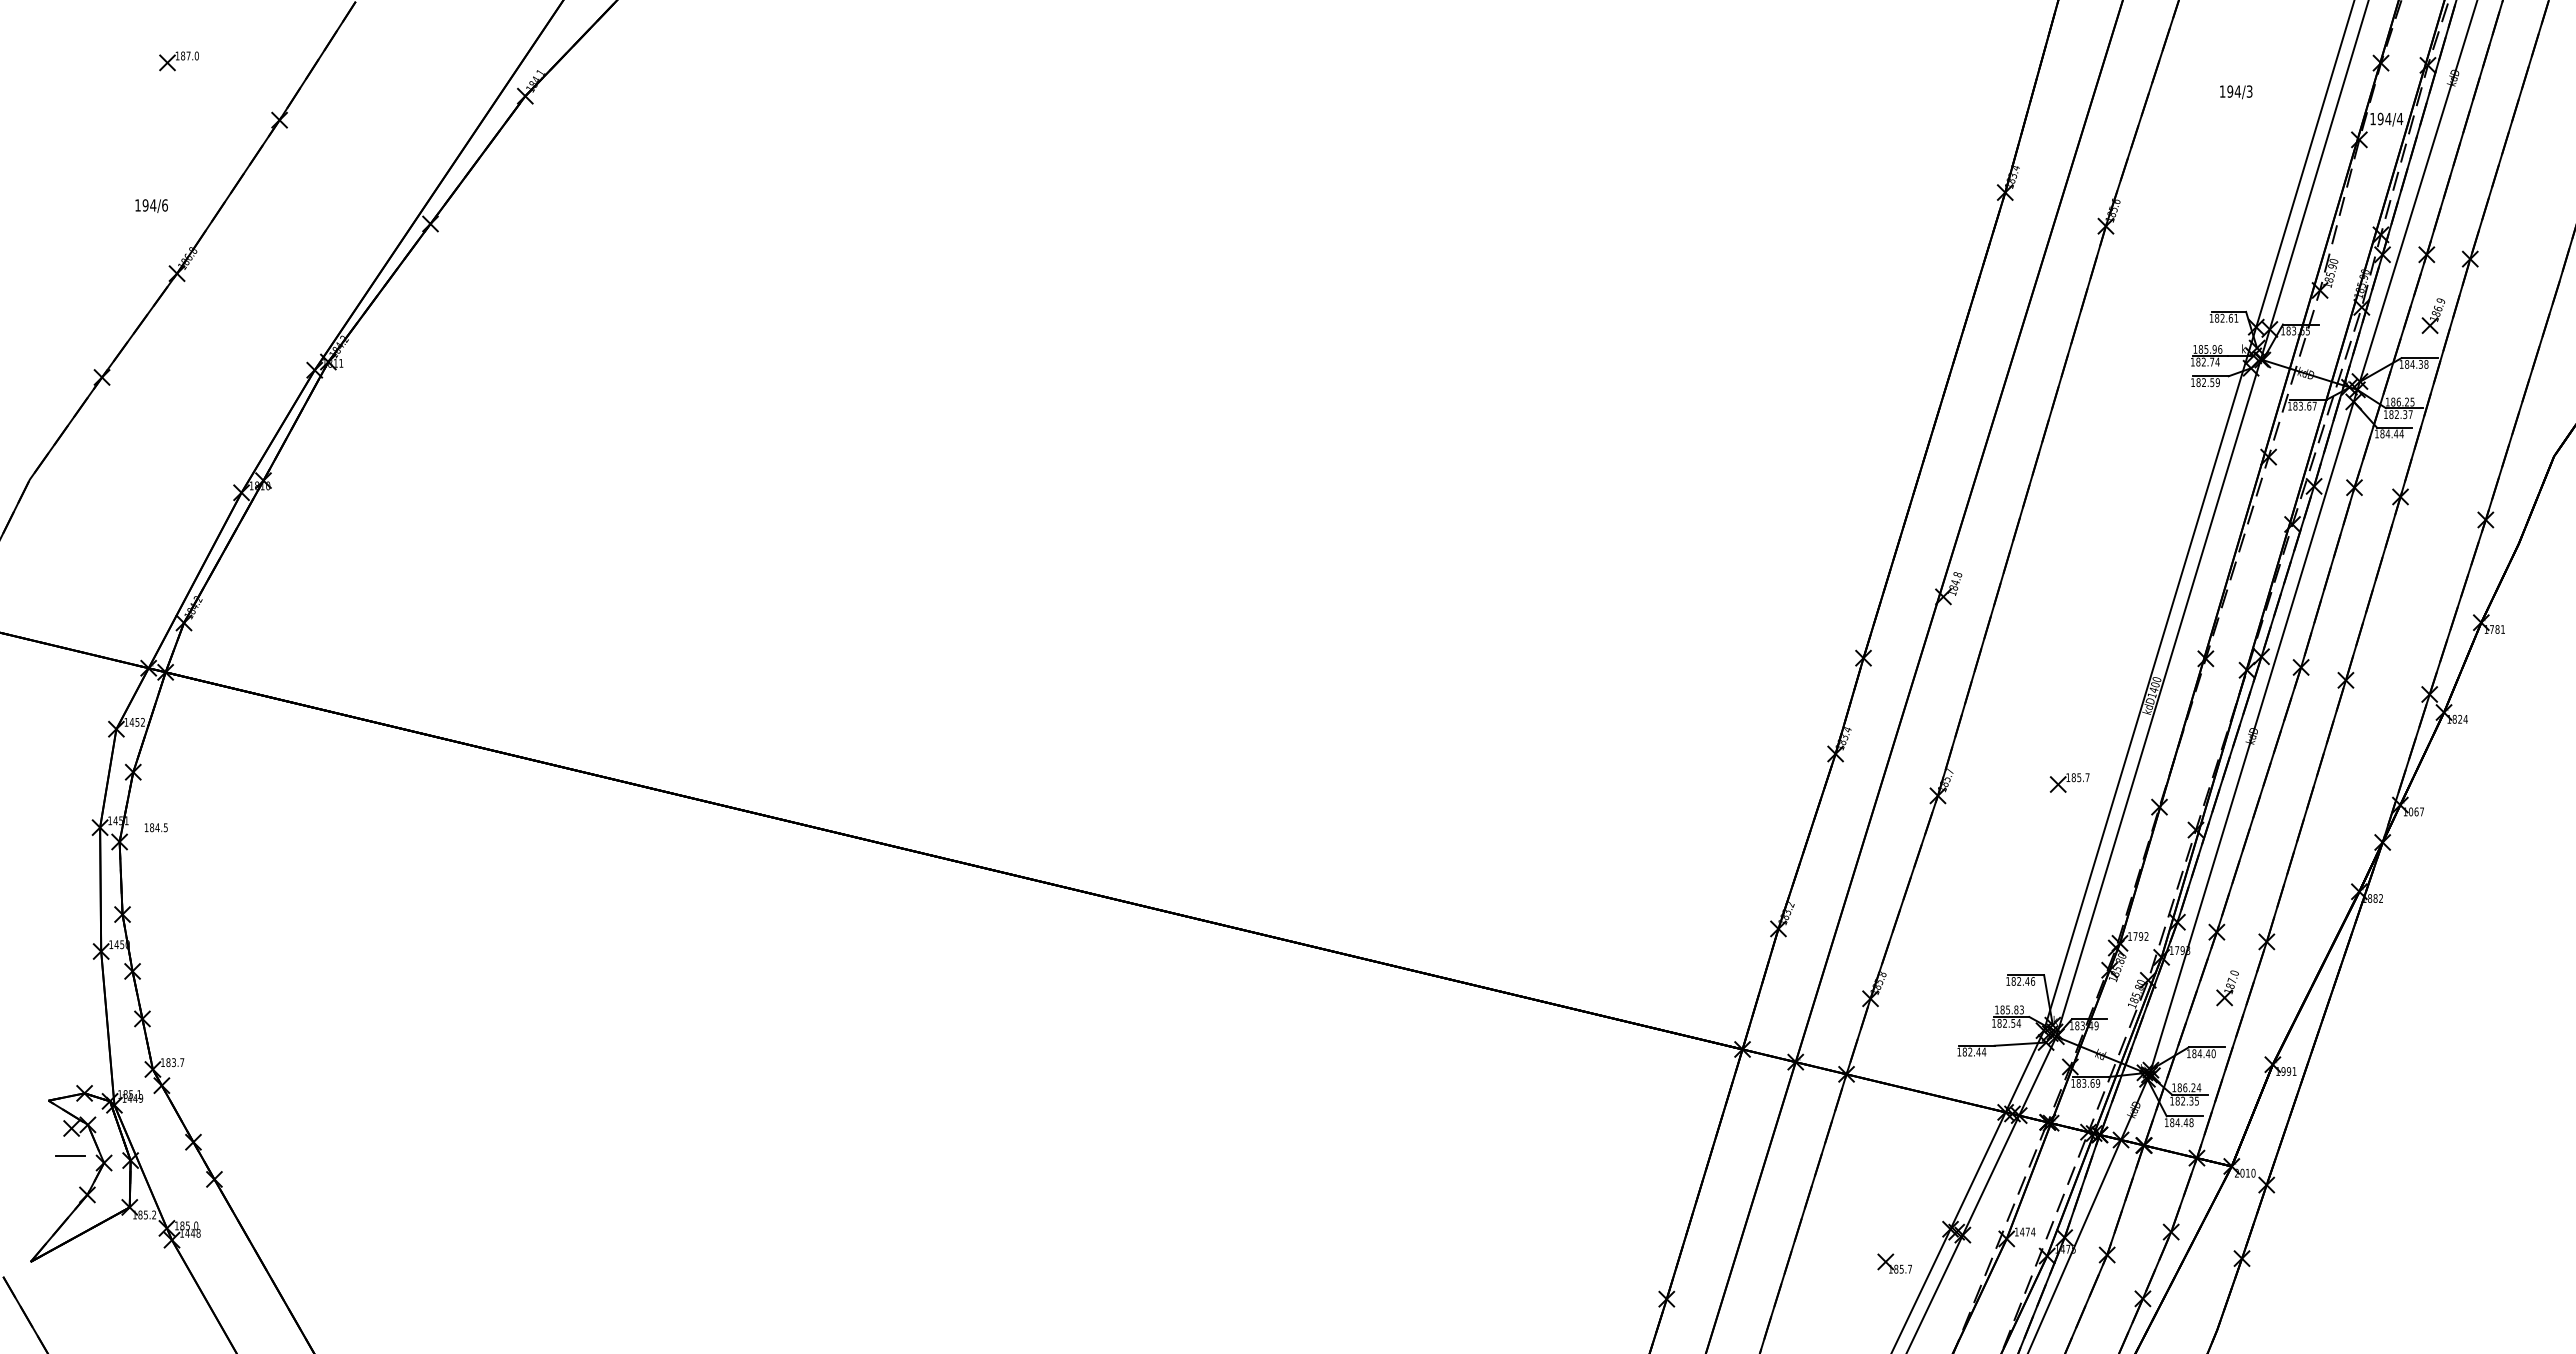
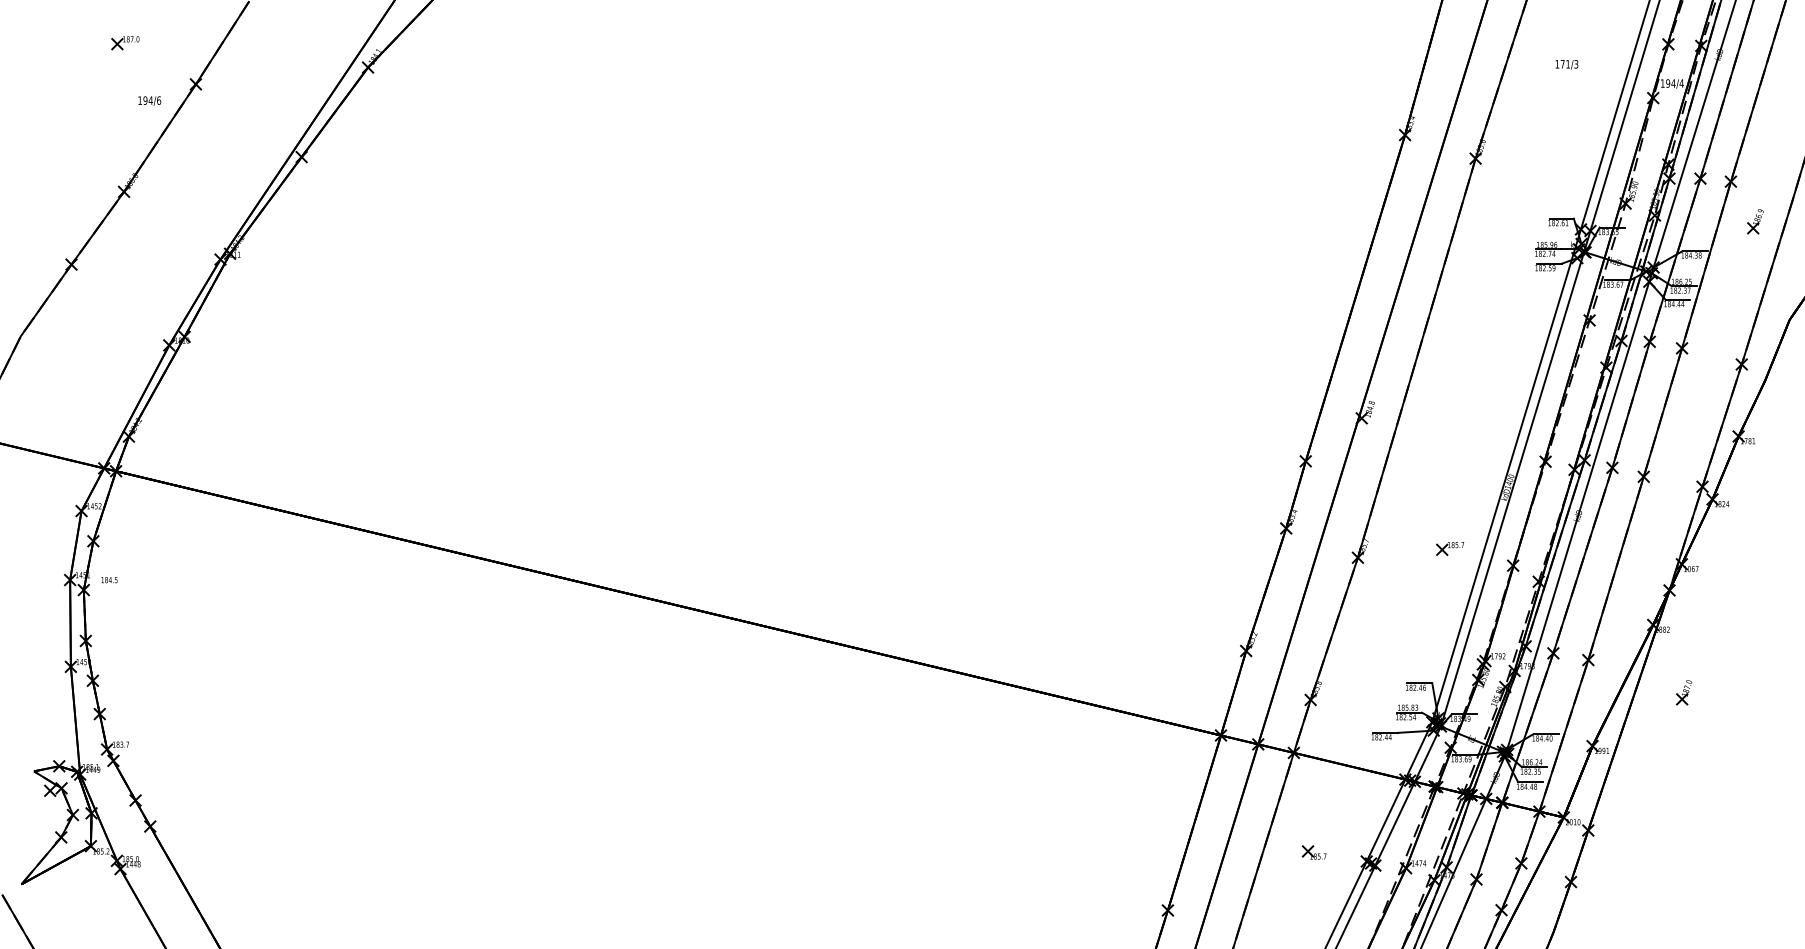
text: (2234, 91) -> (1565, 64), 194/3 -> 171/3
text: (151, 205) -> (149, 100), moved
part: (2433, 315) -> (1755, 221), moved
part: (2227, 988) -> (1684, 692), moved
line: (70, 1156) -> (49, 810), removed
part: (1894, 1263) -> (1314, 852), moved

